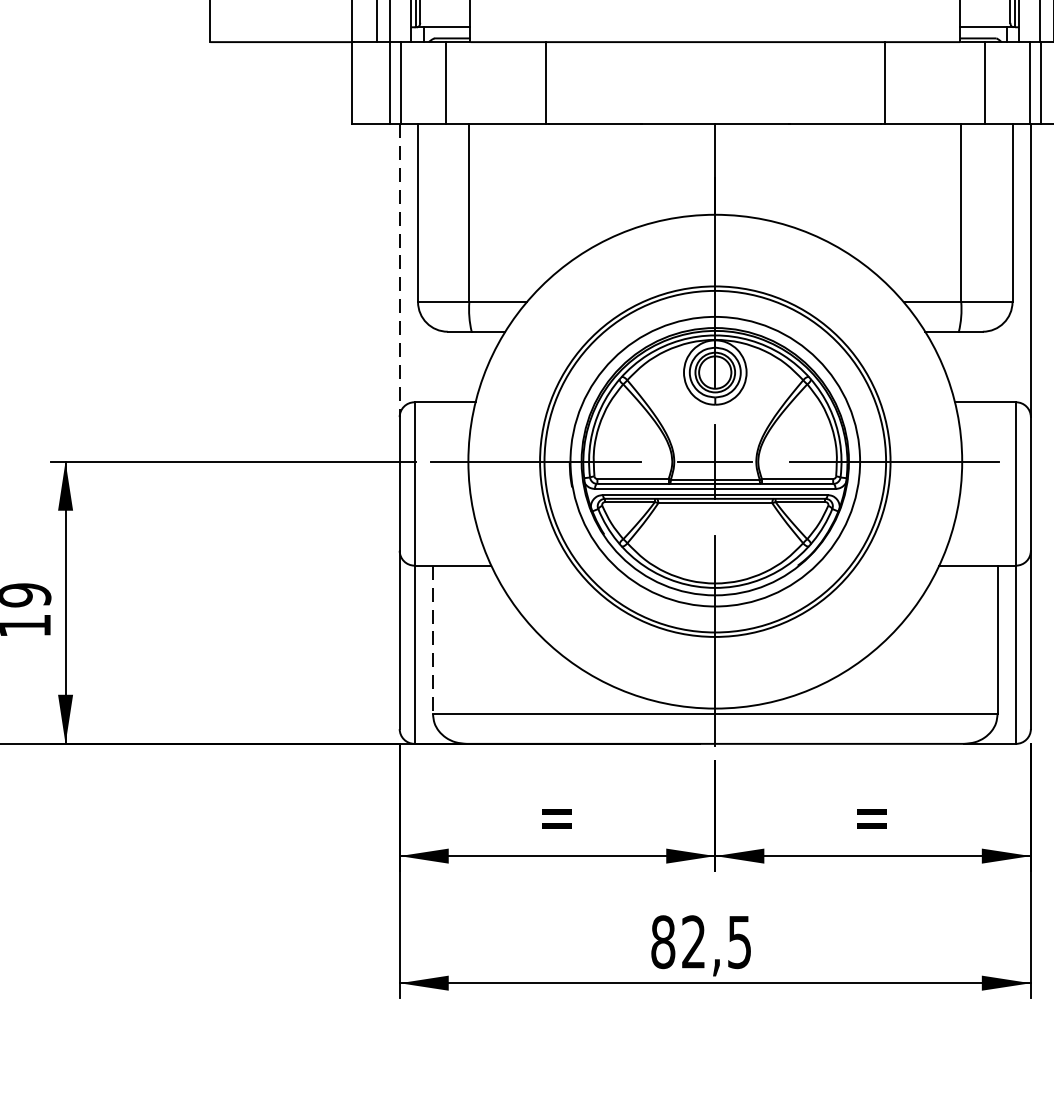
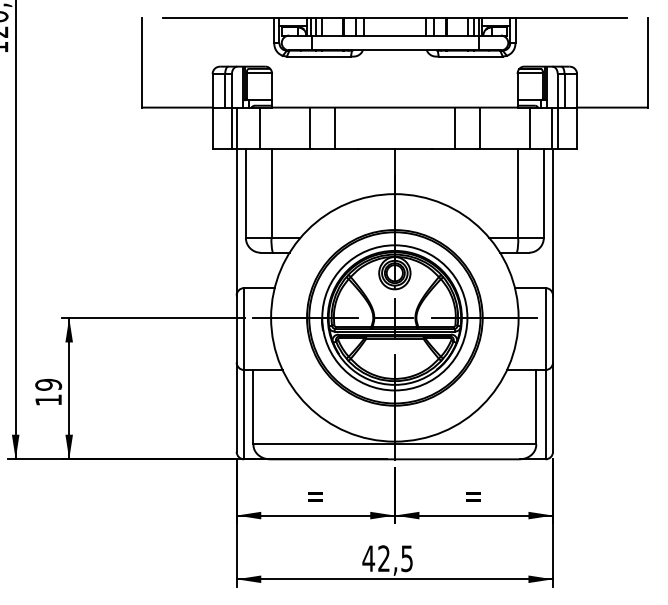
line: (594, 81) -> (334, 127), added
line: (836, 81) -> (455, 127), added
line: (399, 271) -> (236, 222), dashed -> solid
line: (433, 640) -> (253, 407), dashed -> solid
text: (662, 941) -> (368, 558), 82,5 -> 42,5

